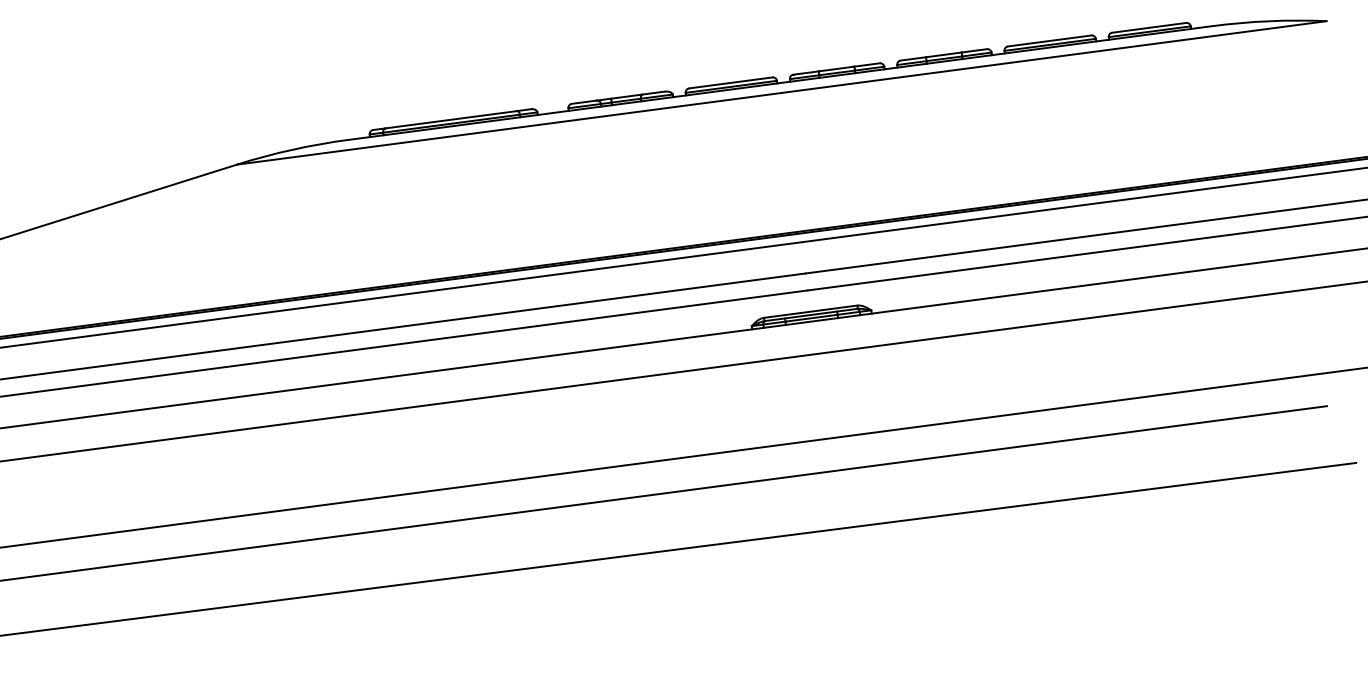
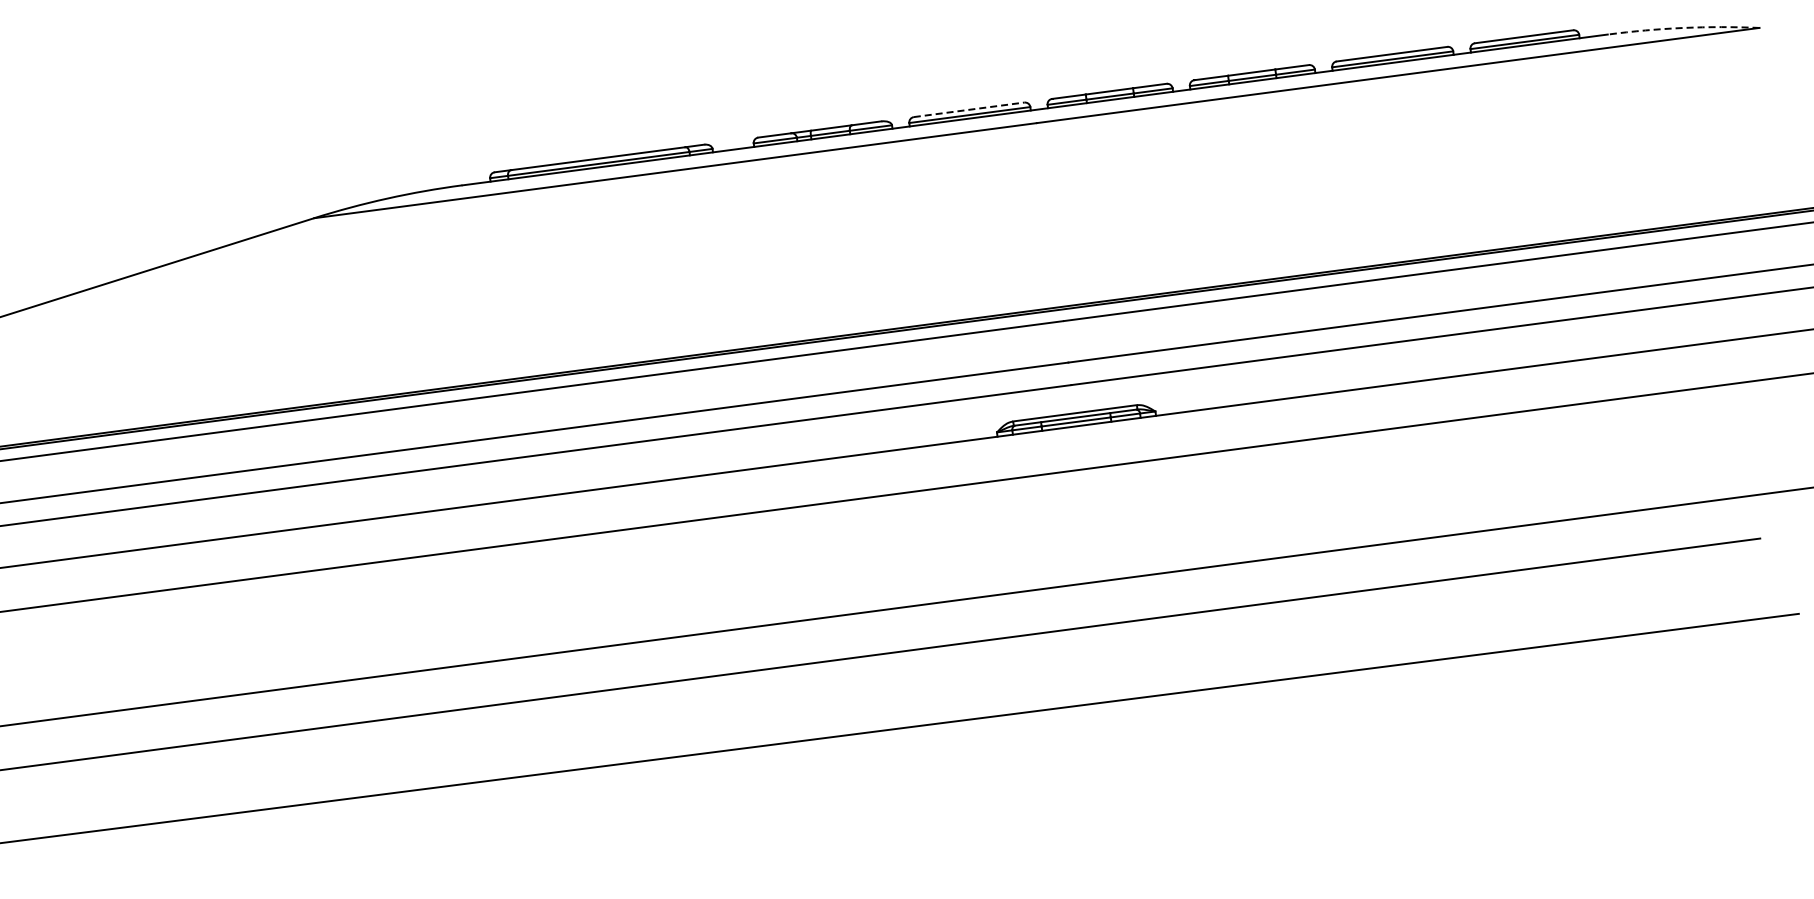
arc: (1269, 20) -> (1683, 27), solid -> dashed
line: (731, 82) -> (969, 109), solid -> dashed

